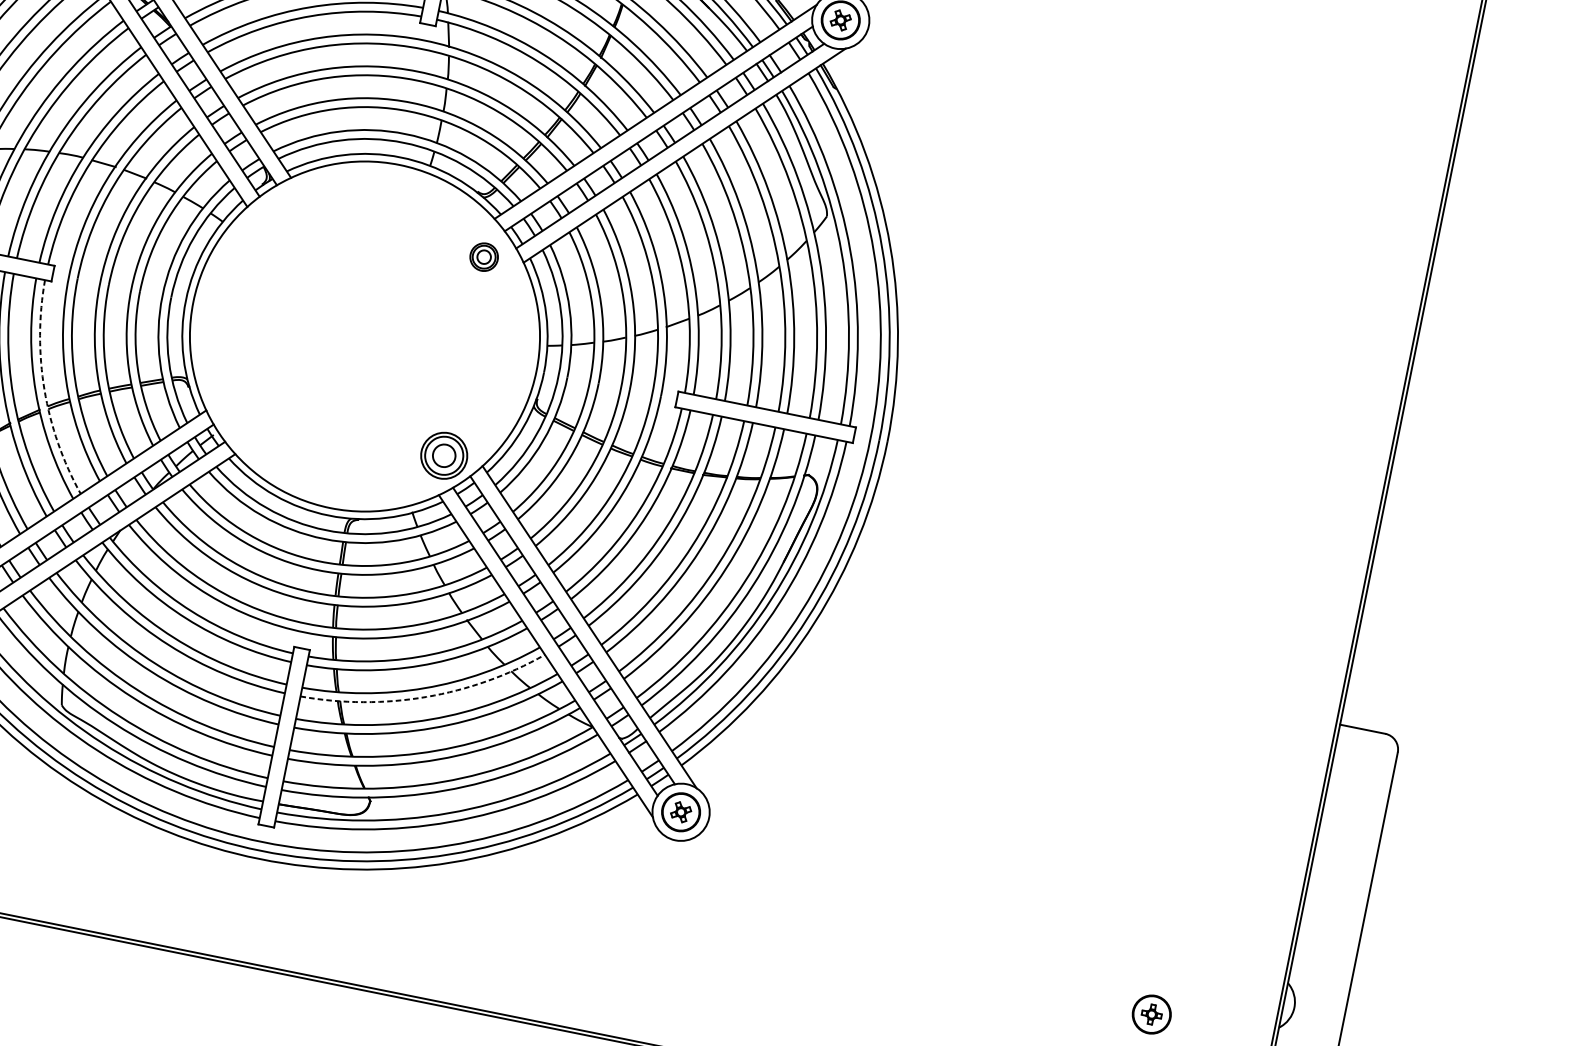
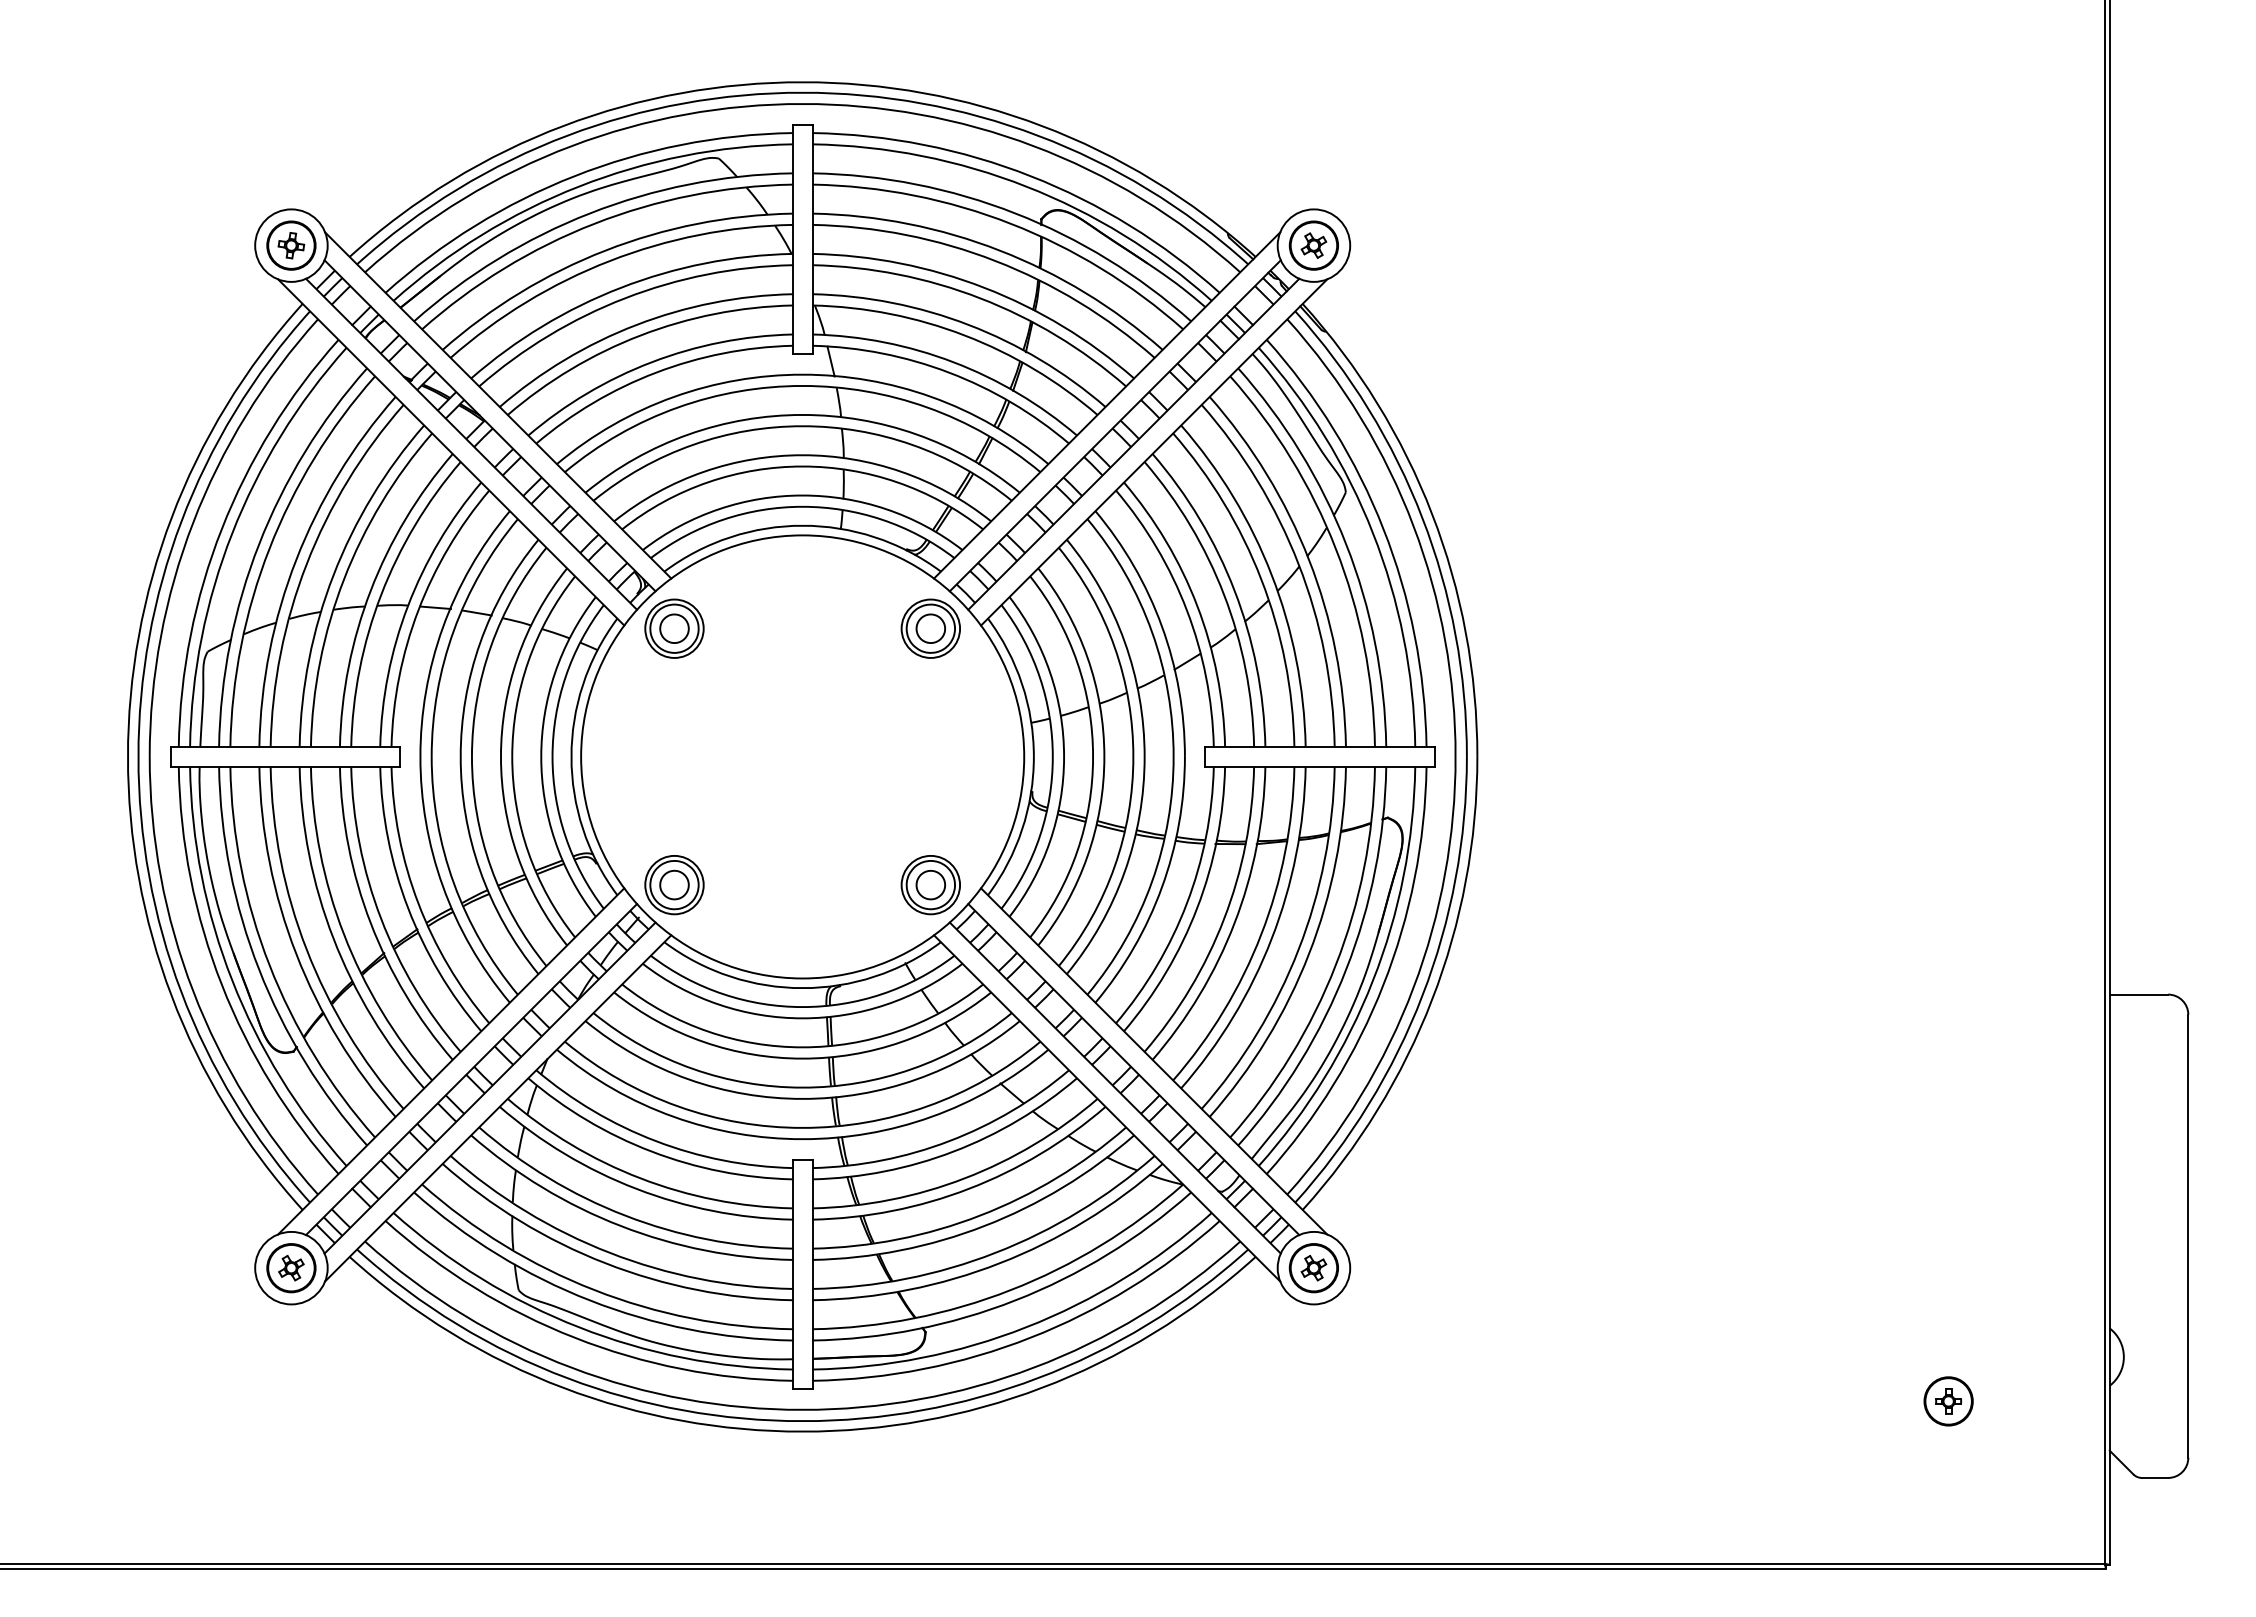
part: (285, 217) -> (674, 628), added
part: (484, 257) -> (930, 628), size x1.67
arc: (44, 390) -> (418, 903), dashed -> solid
part: (245, 416) -> (674, 885), added
arc: (426, 696) -> (969, 1188), dashed -> solid

